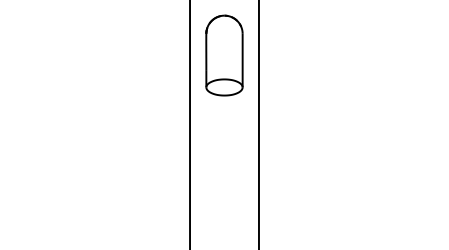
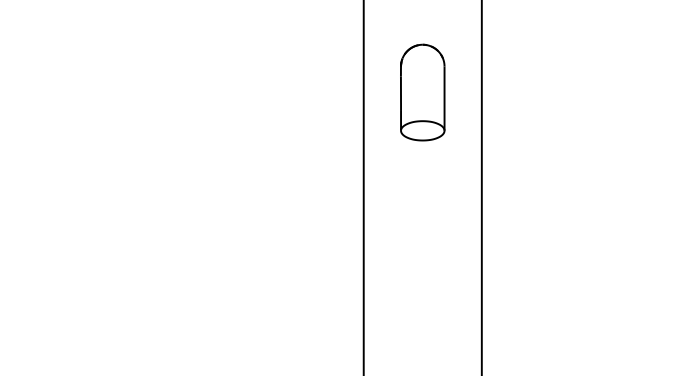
part: (224, 55) -> (422, 92), size x0.7

